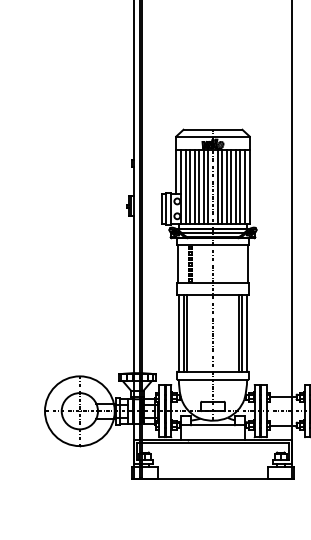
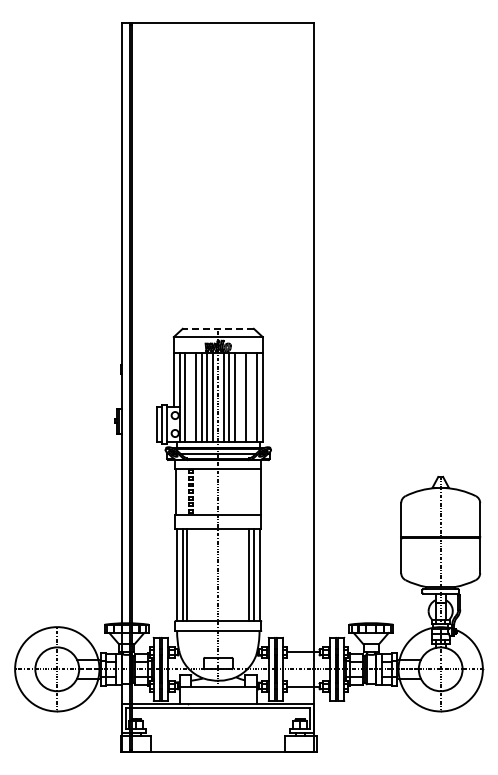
line: (213, 129) -> (218, 328), solid -> dashed
line: (189, 186) -> (190, 397), removed
line: (231, 186) -> (240, 397), removed
line: (240, 186) -> (251, 397), removed

